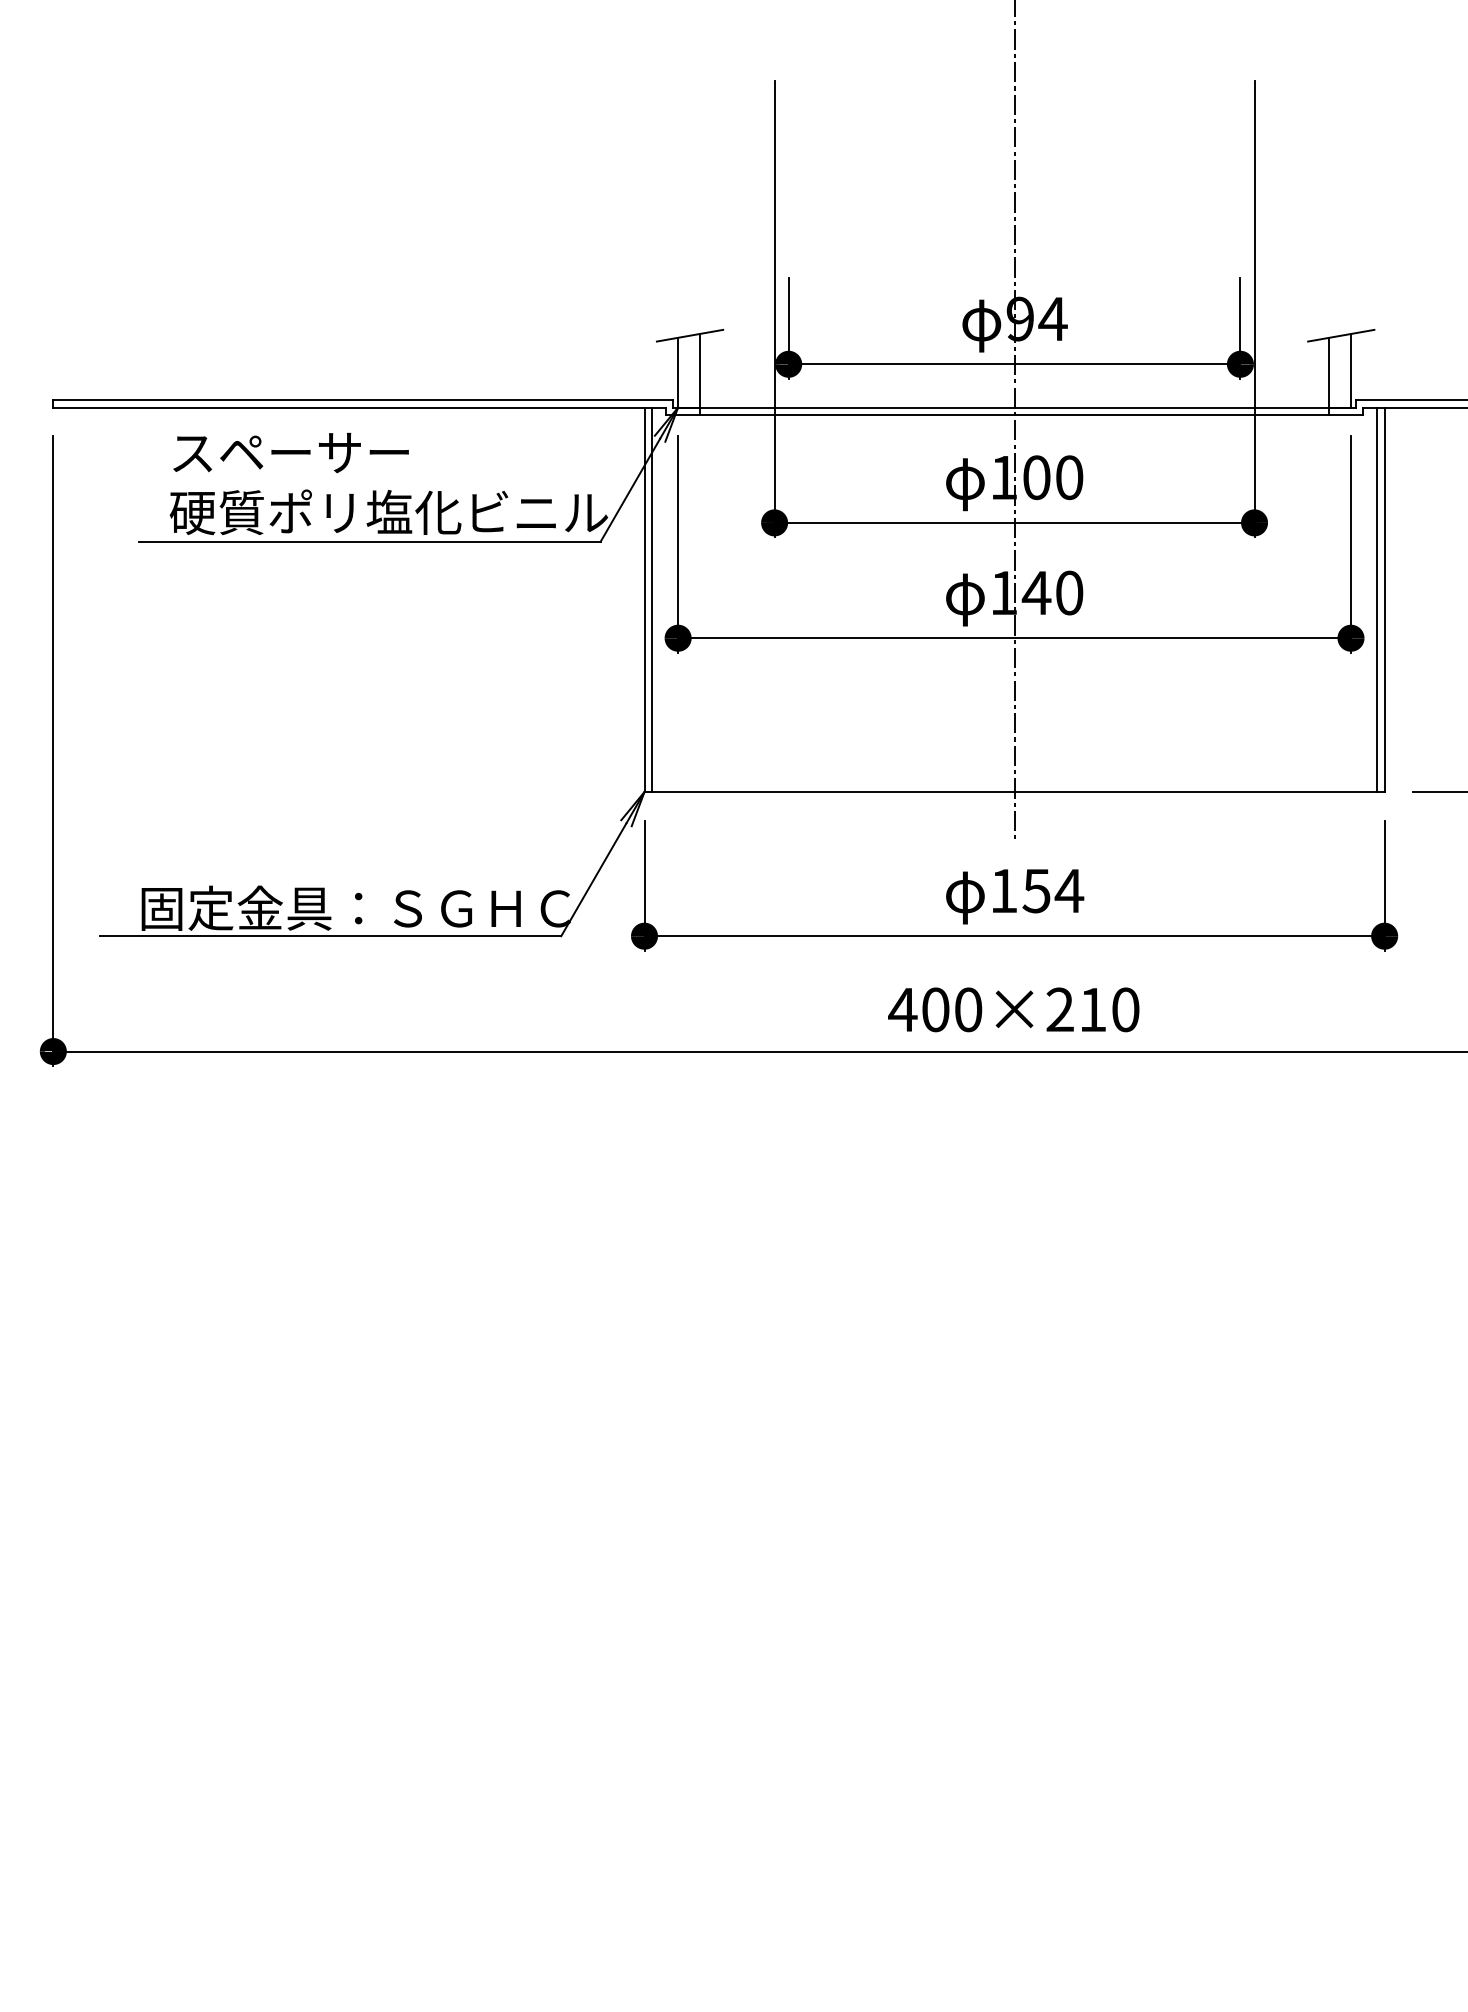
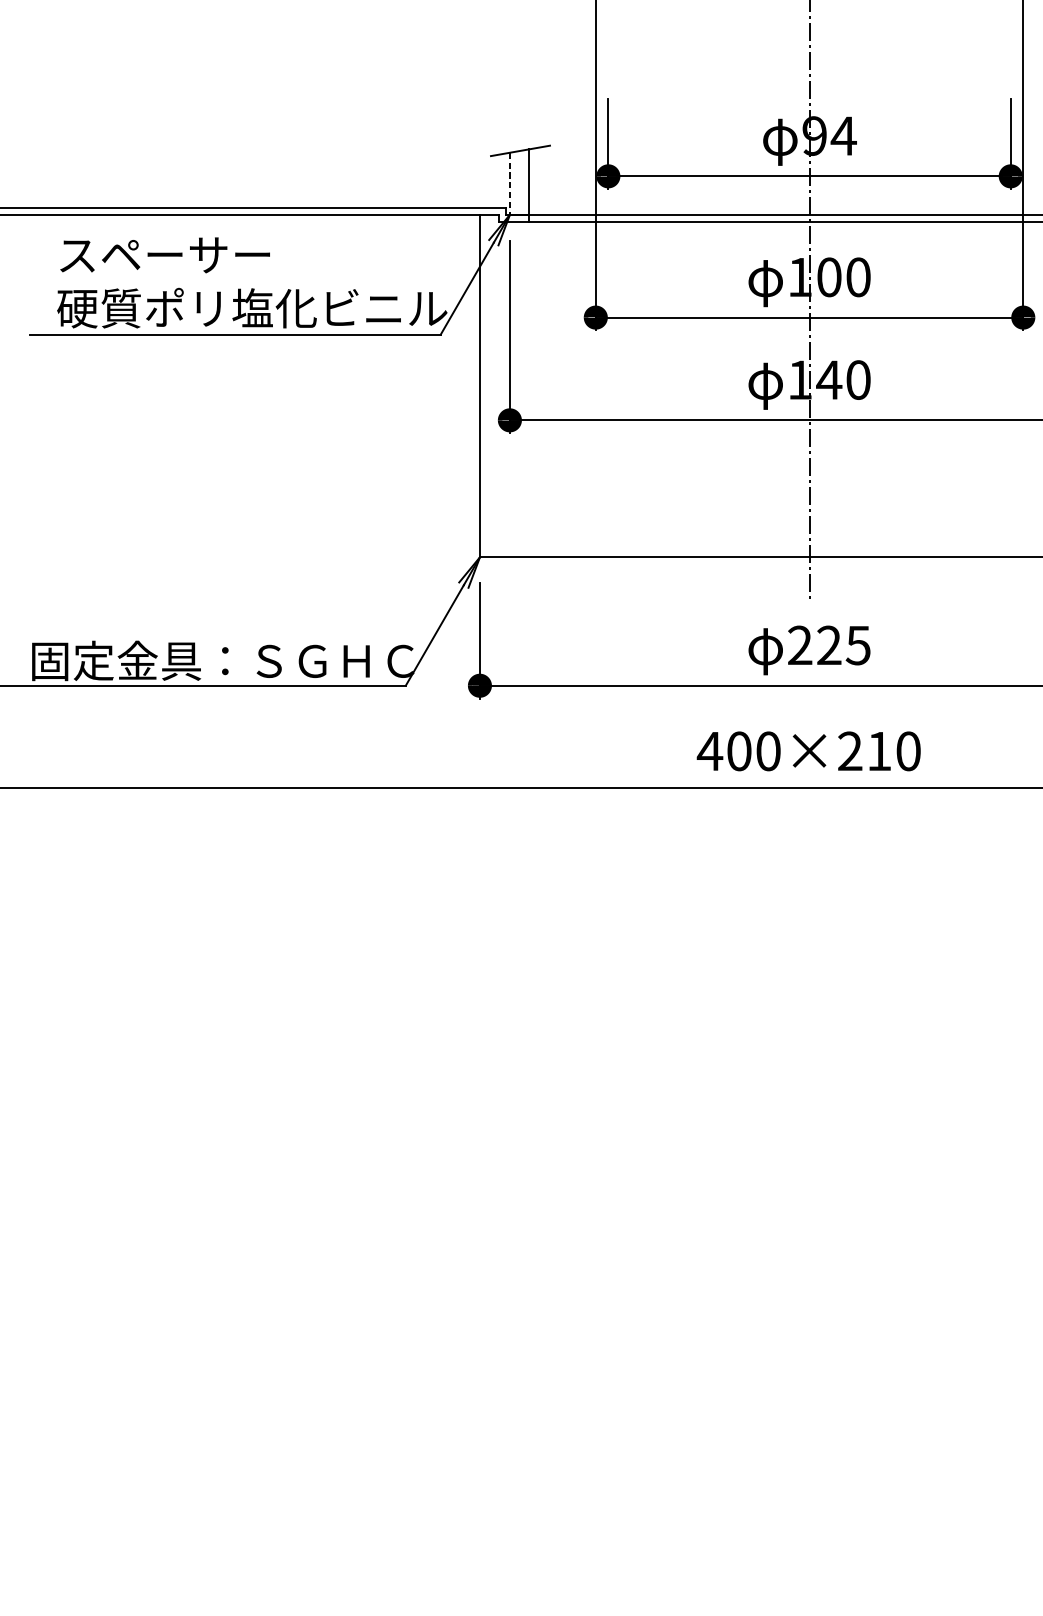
line: (678, 372) -> (510, 183), solid -> dashed
line: (652, 599) -> (487, 385), removed
text: (1037, 890) -> (829, 645), 154 -> 225

